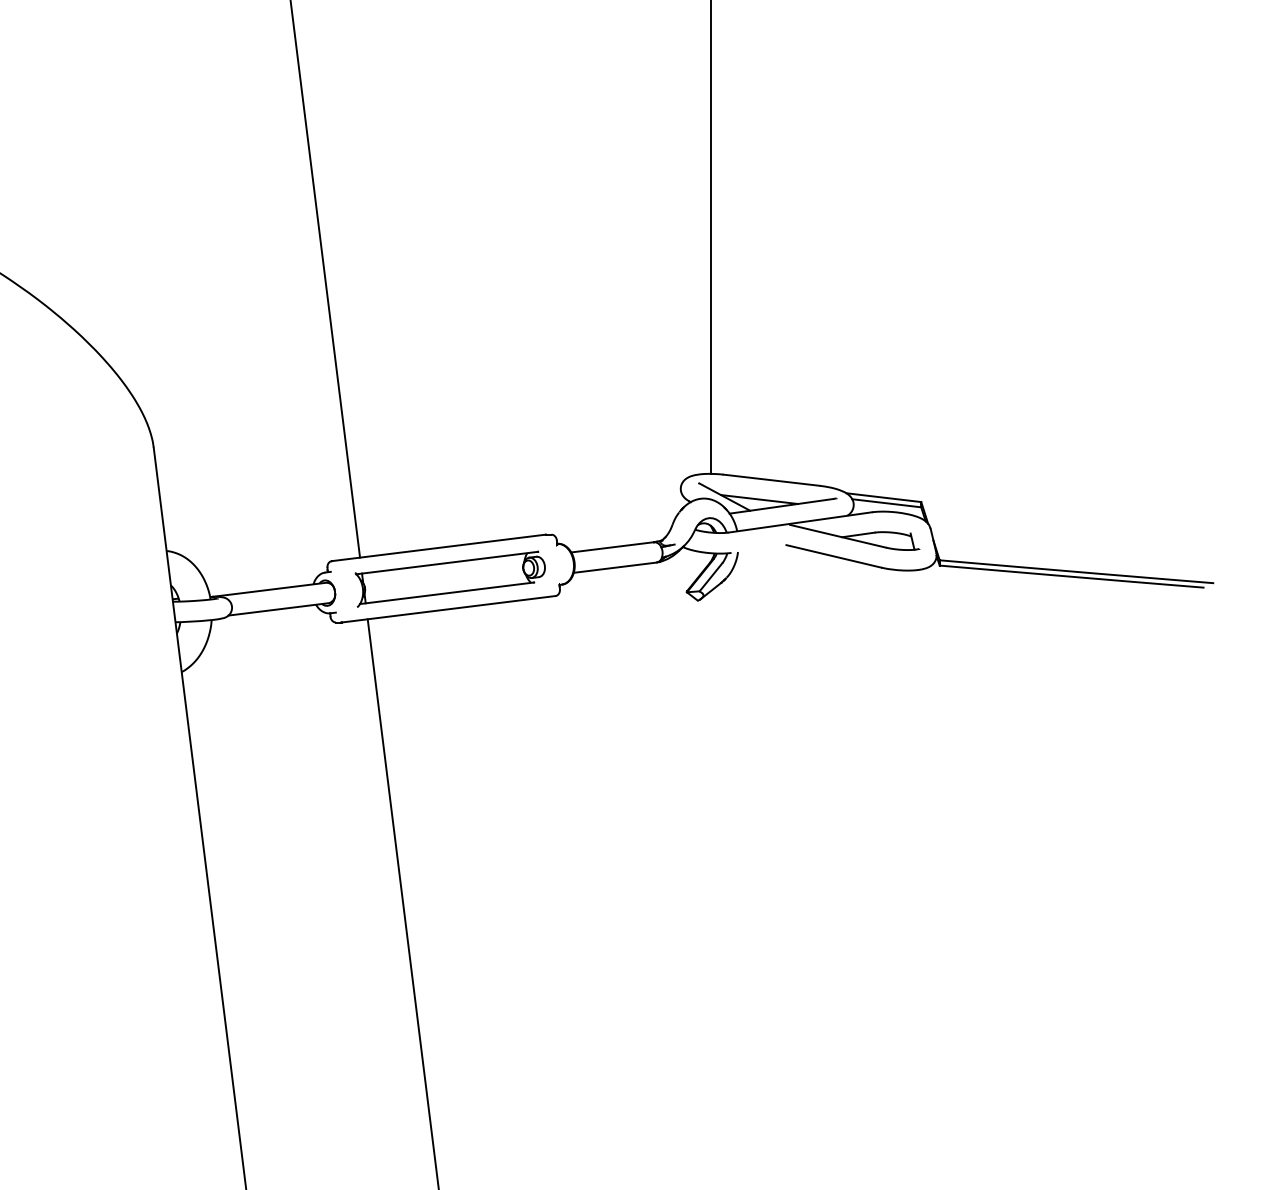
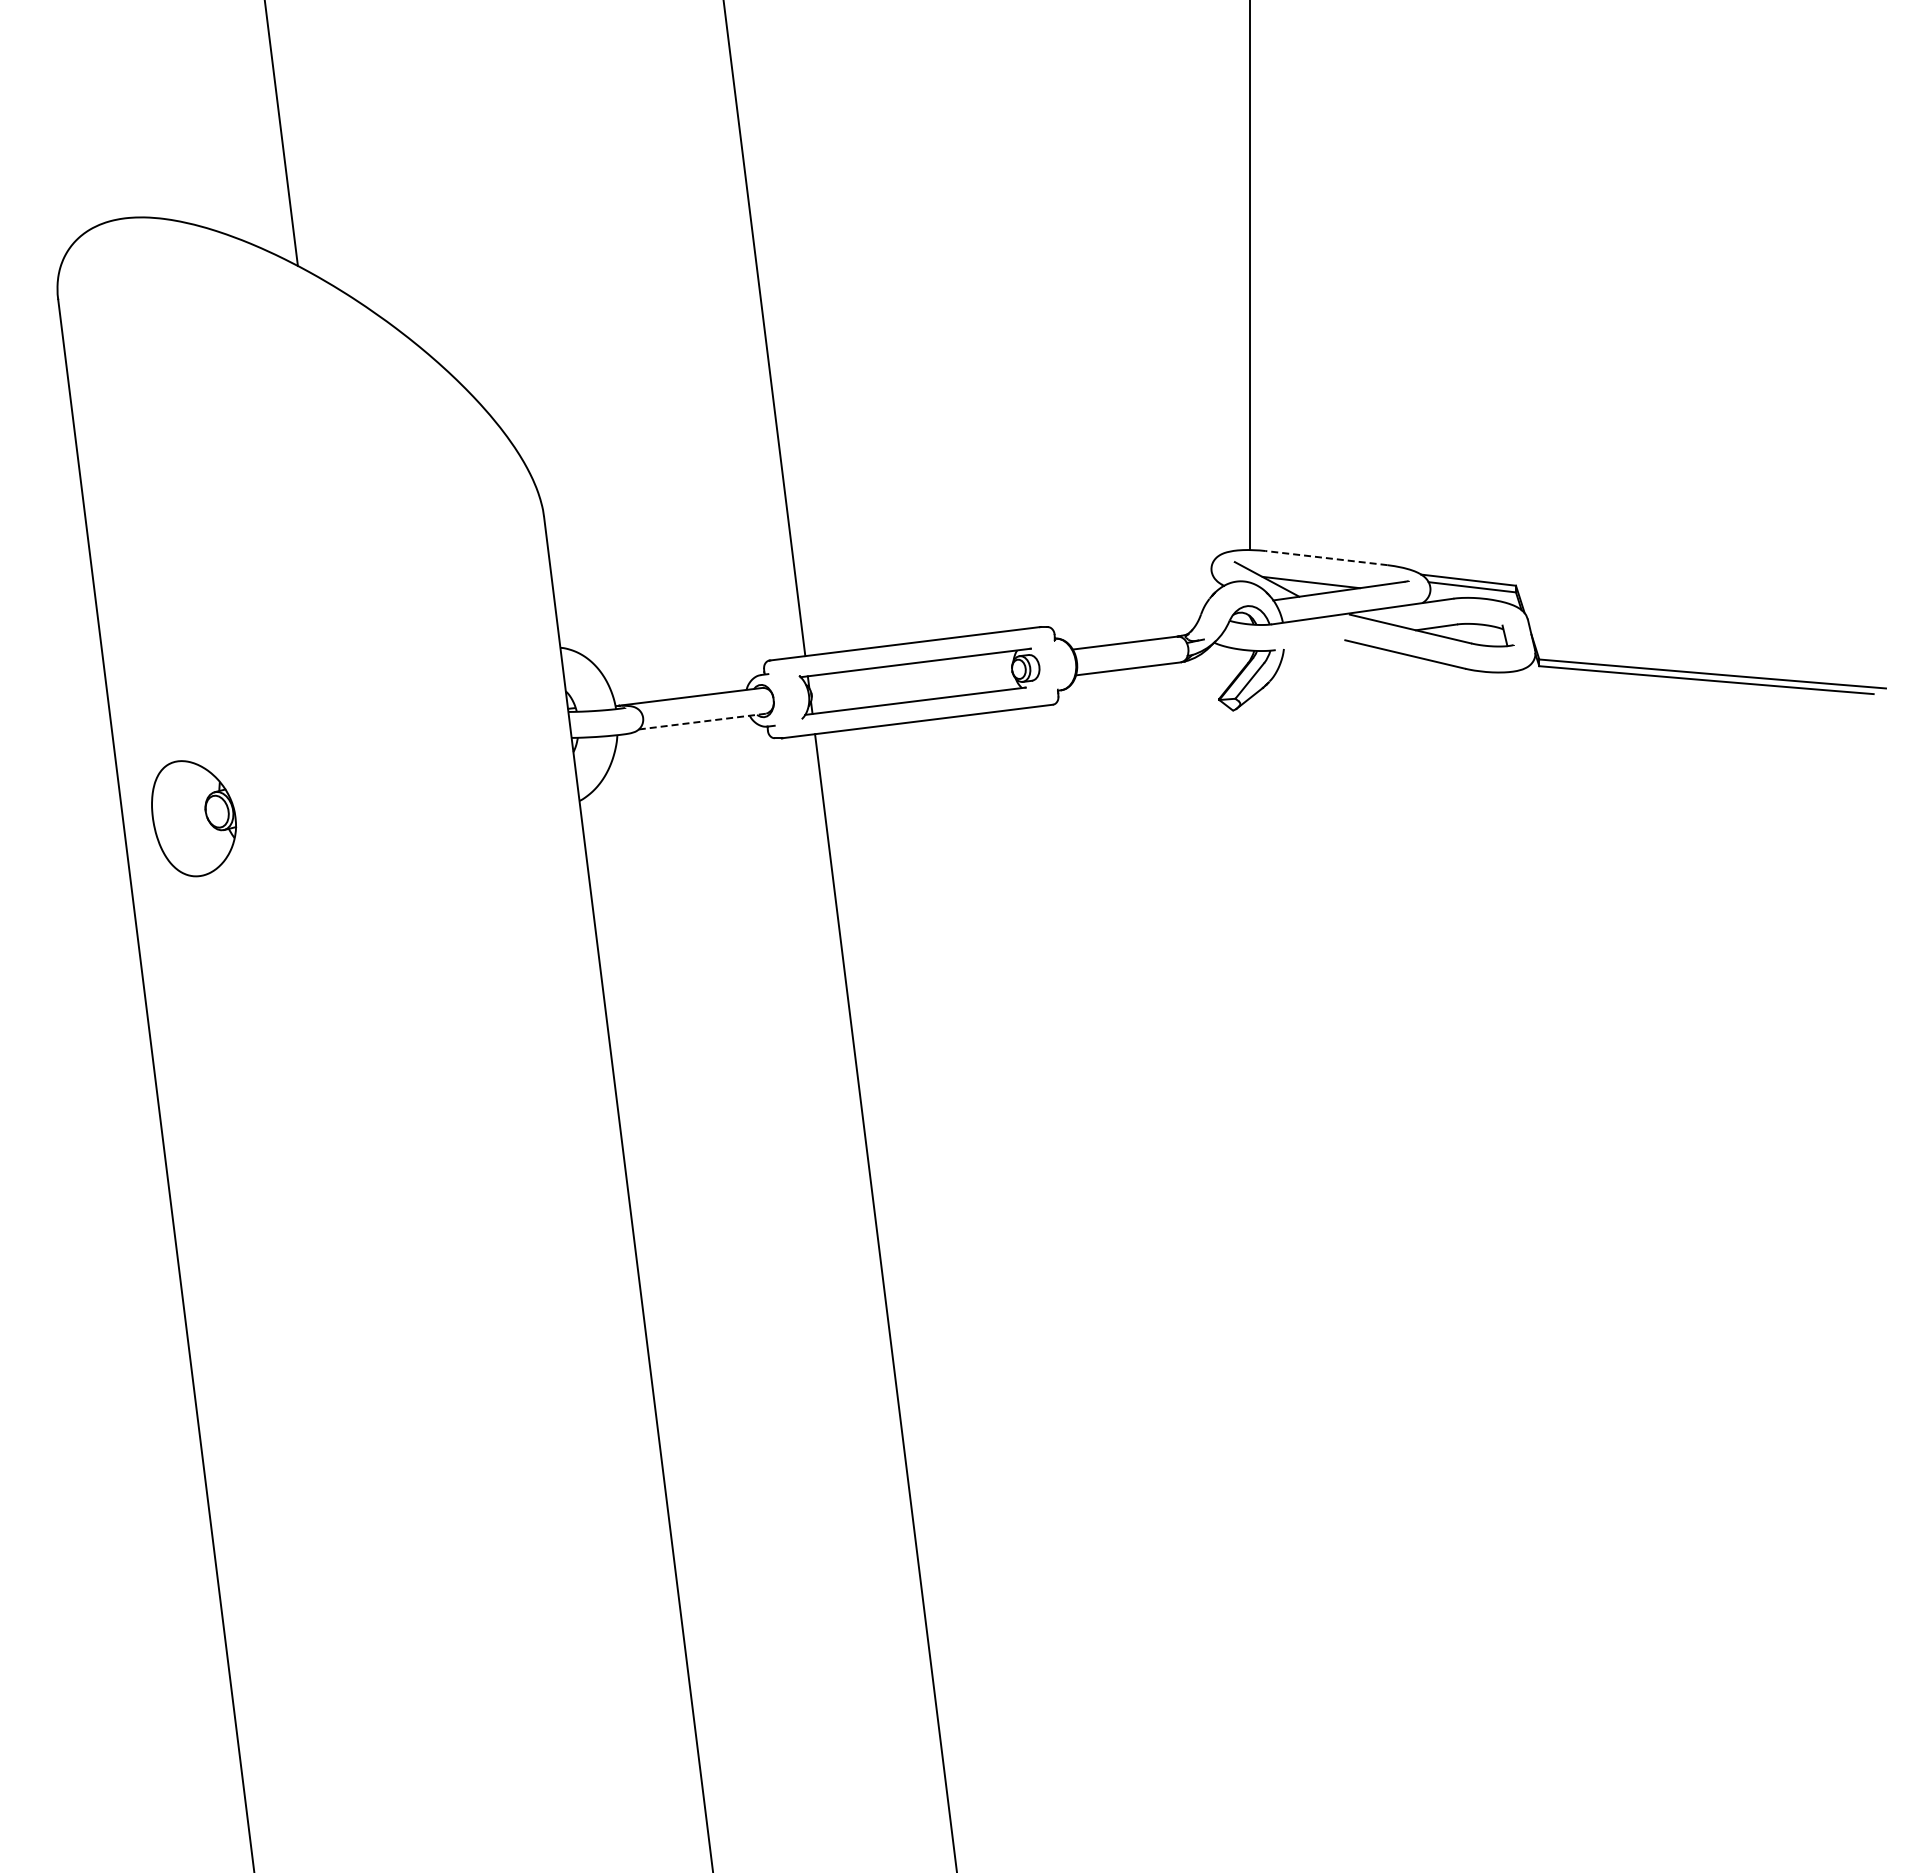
line: (771, 480) -> (1326, 558), solid -> dashed
line: (279, 609) -> (703, 721), solid -> dashed

